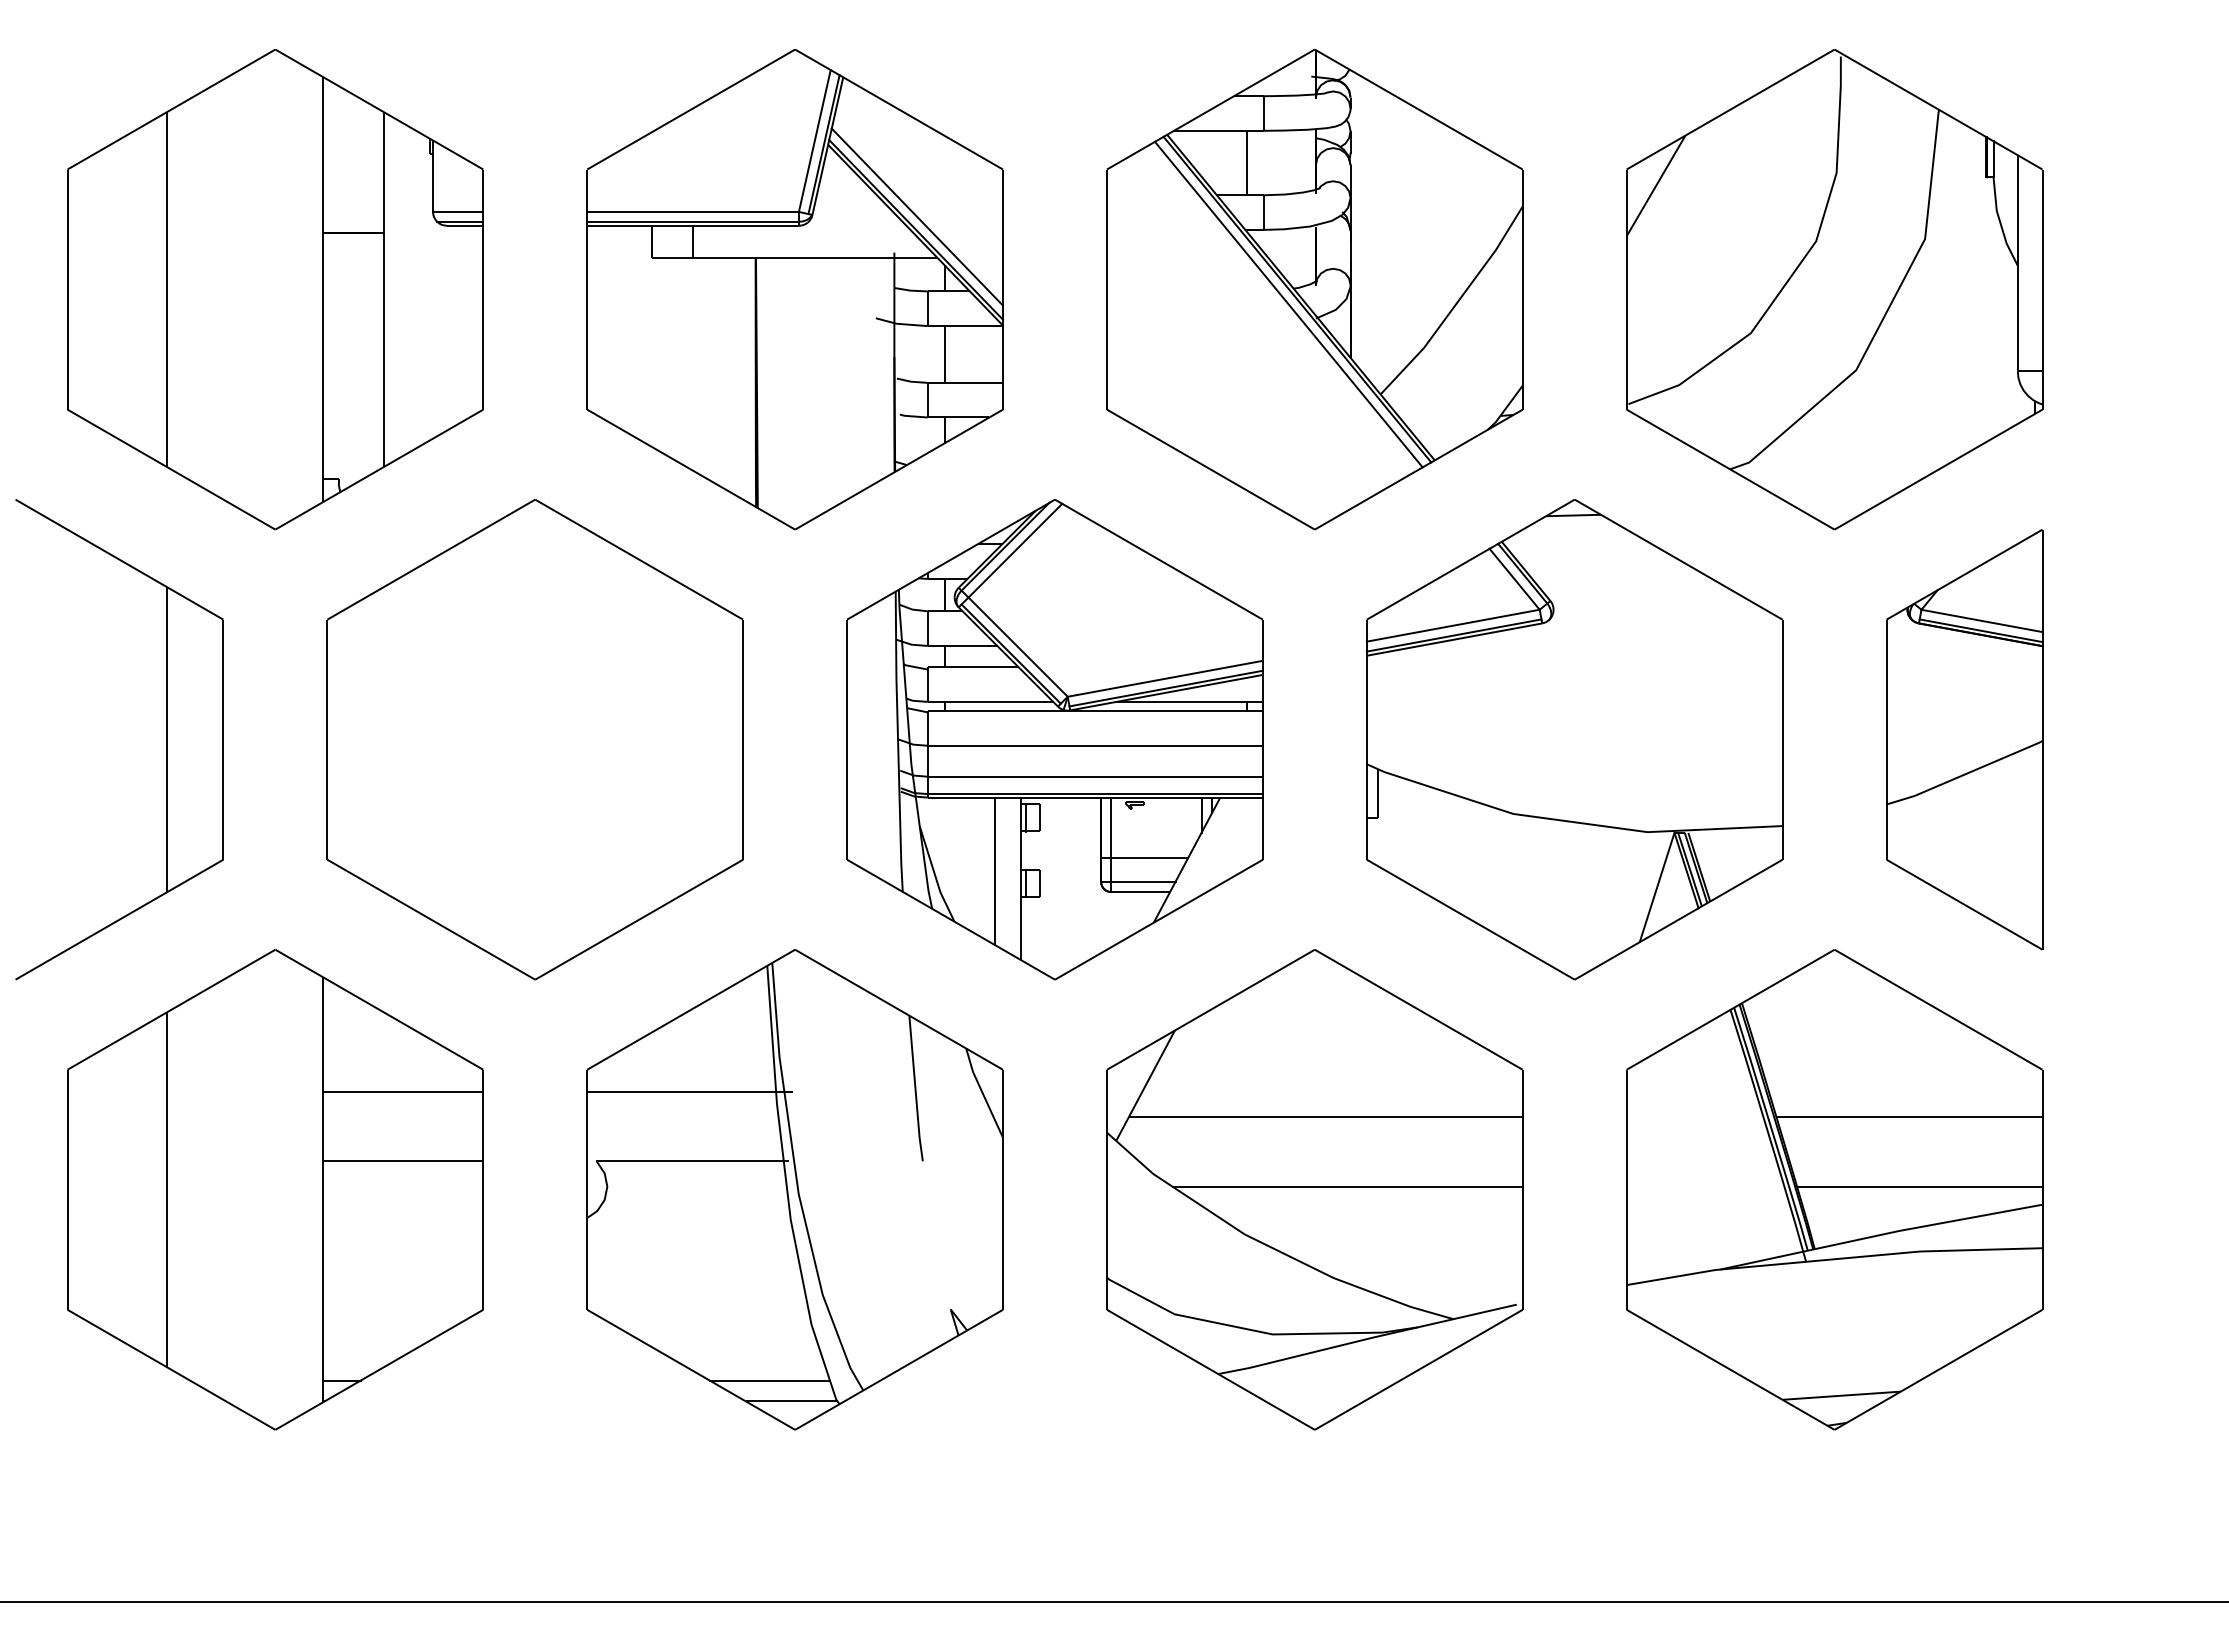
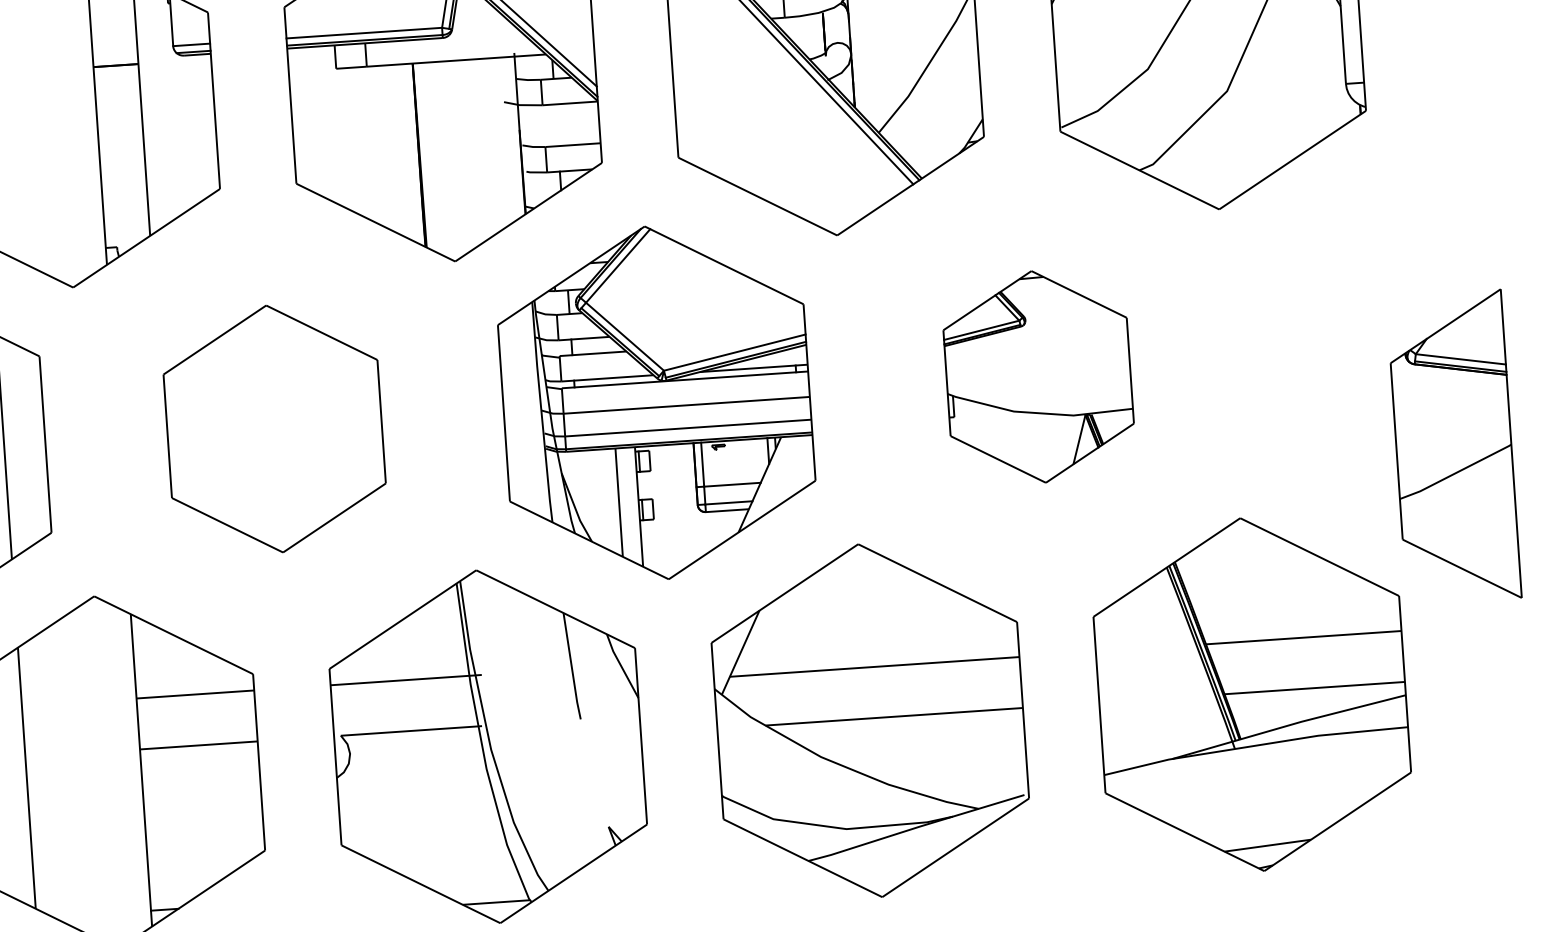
line: (945, 354) -> (556, 125), removed
part: (534, 739) -> (274, 428), size x0.7
part: (1574, 739) -> (1038, 376), size x0.6
part: (1964, 739) -> (1453, 447), moved
line: (770, 1380) -> (479, 888), removed

